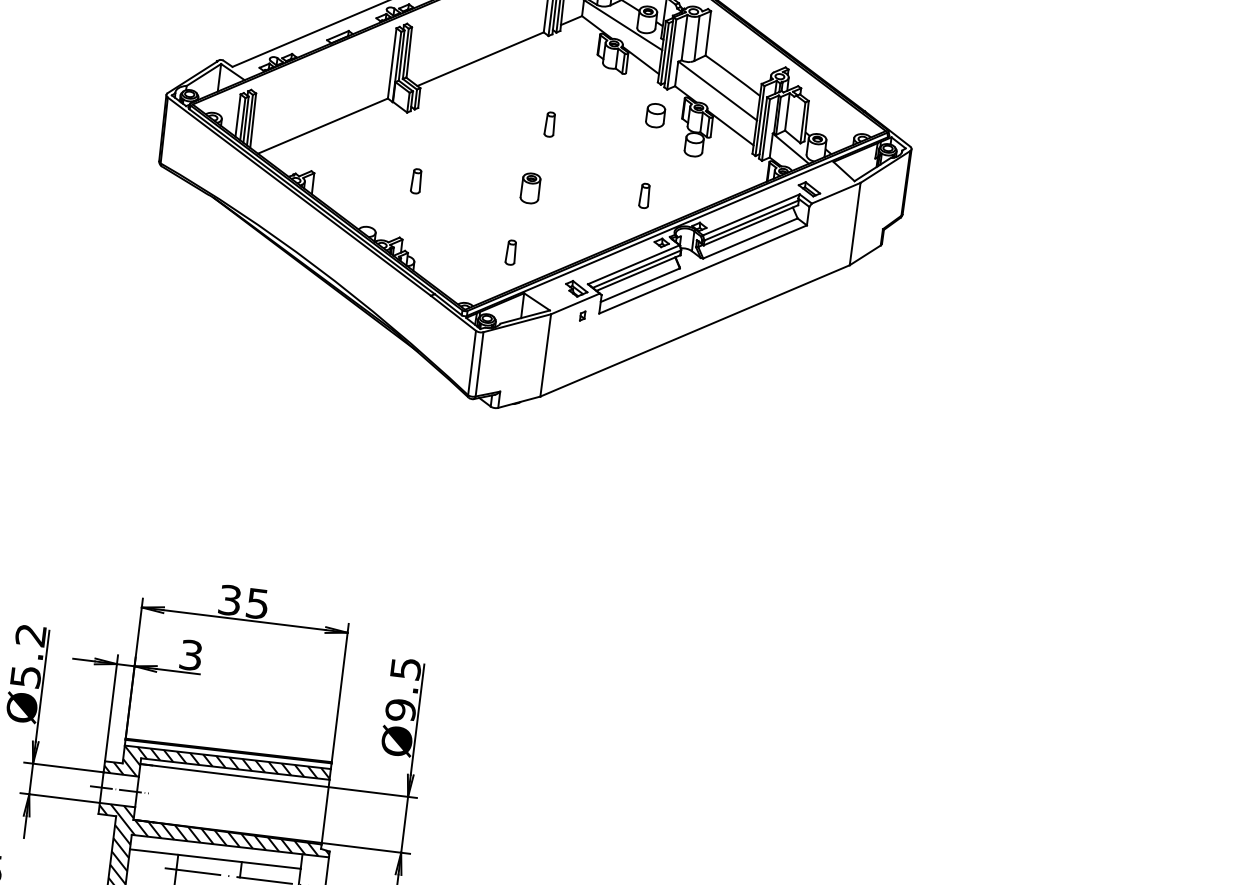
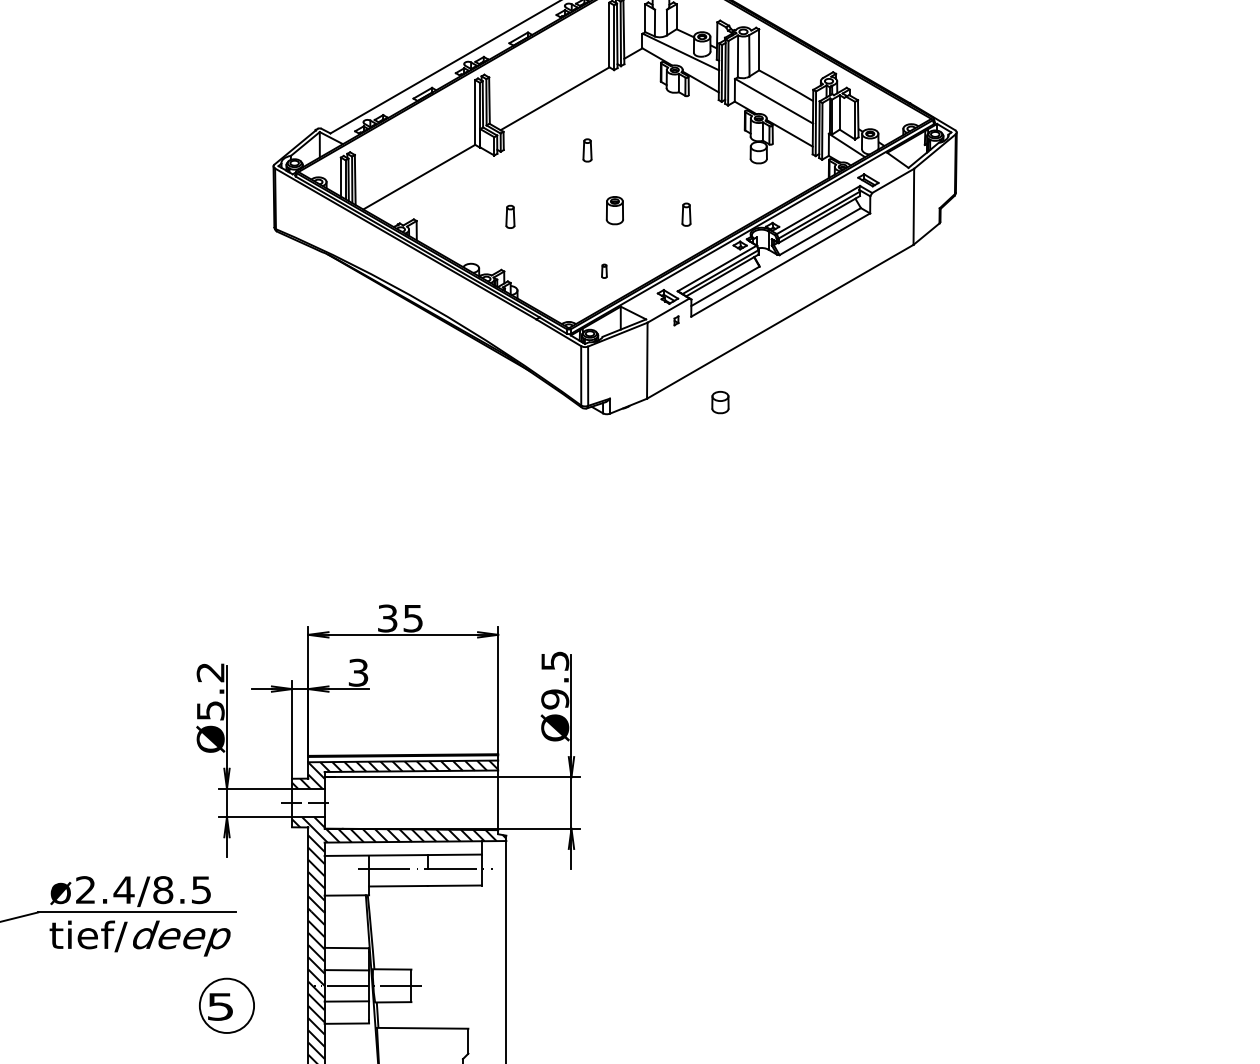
part: (655, 115) -> (720, 402), moved
part: (550, 124) -> (587, 150), moved
part: (644, 195) -> (686, 214), moved
part: (511, 253) -> (604, 271), size x0.6

